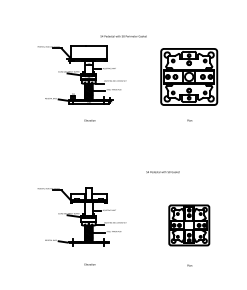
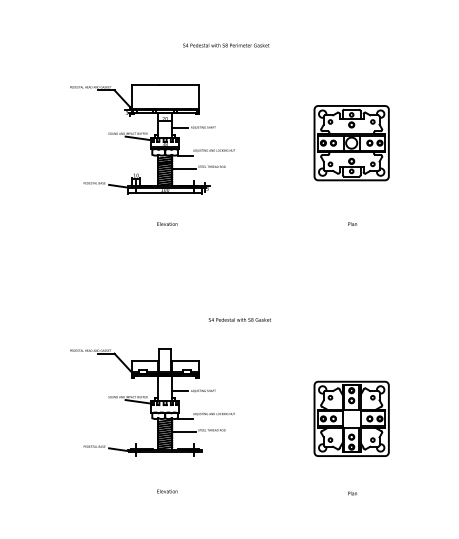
text: (123, 36) -> (225, 45), moved
part: (189, 76) -> (352, 142), size x0.71
text: (162, 172) -> (238, 320), moved

